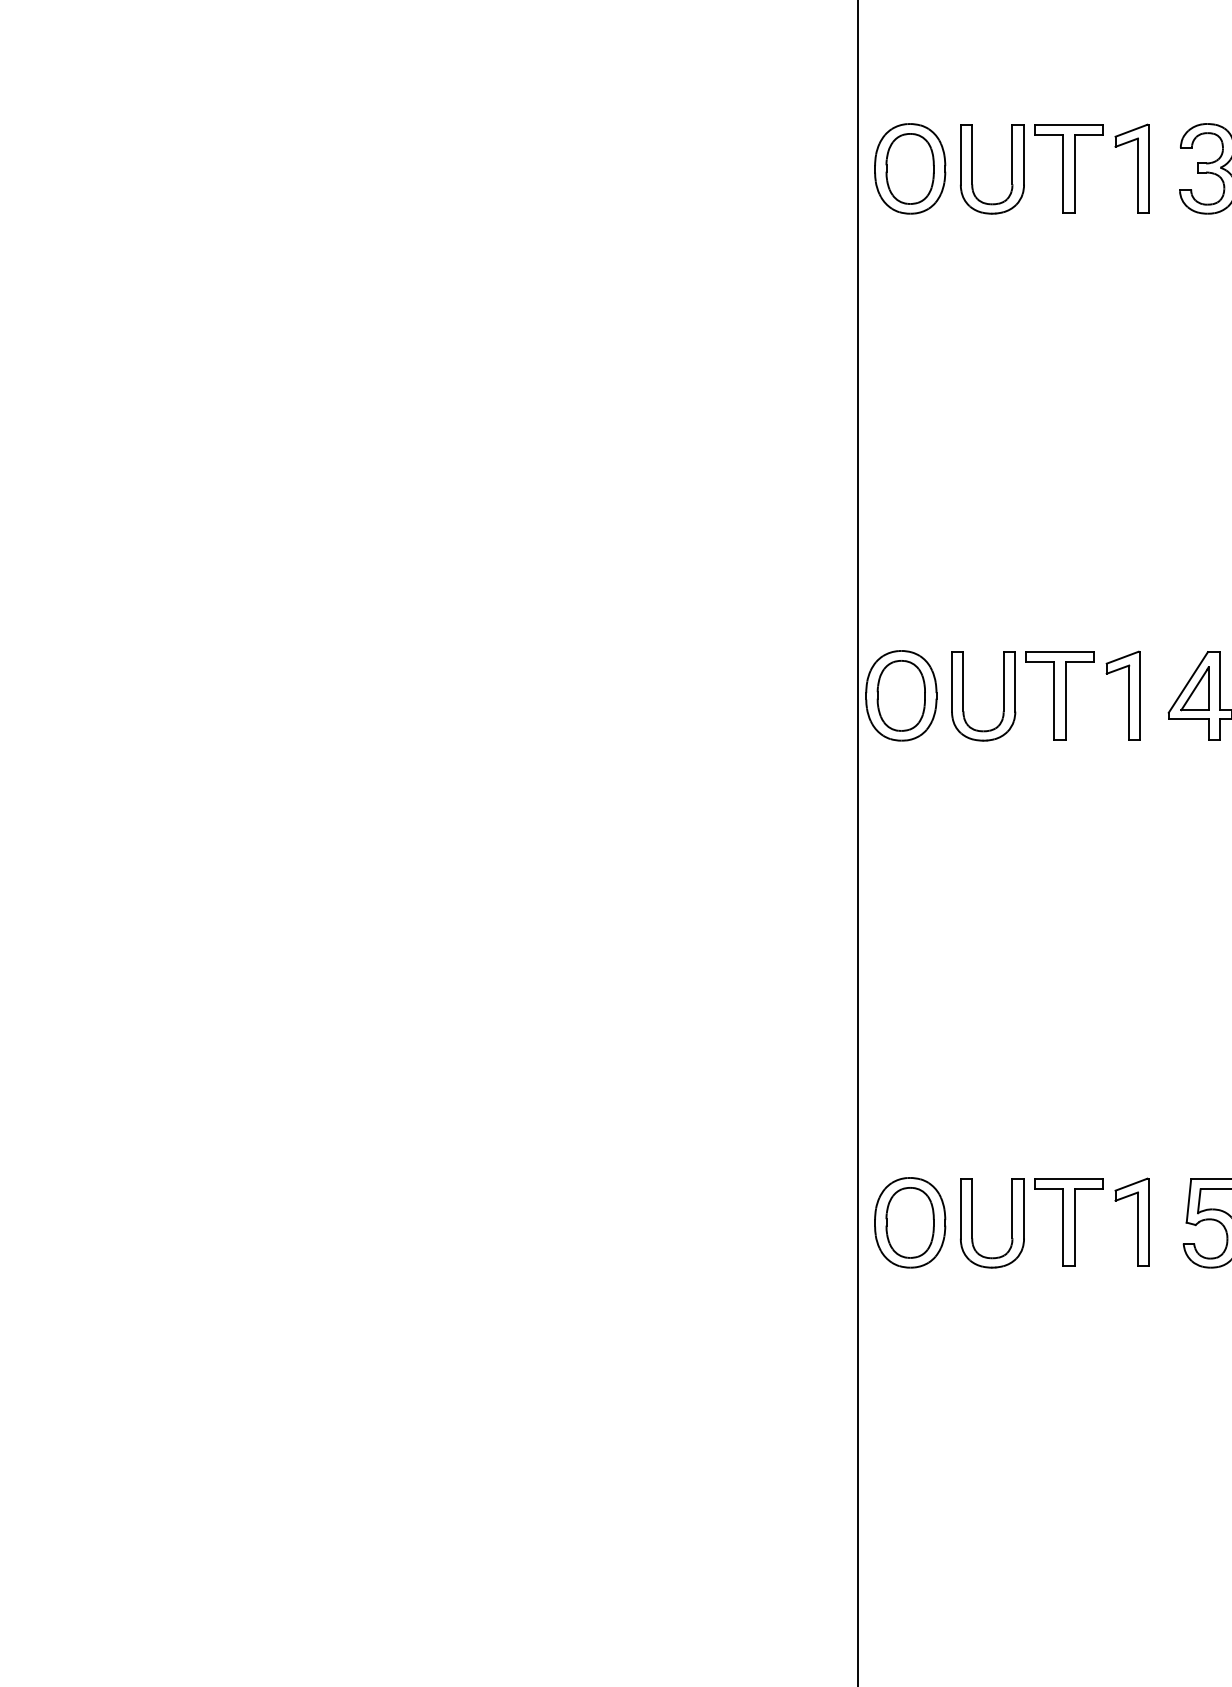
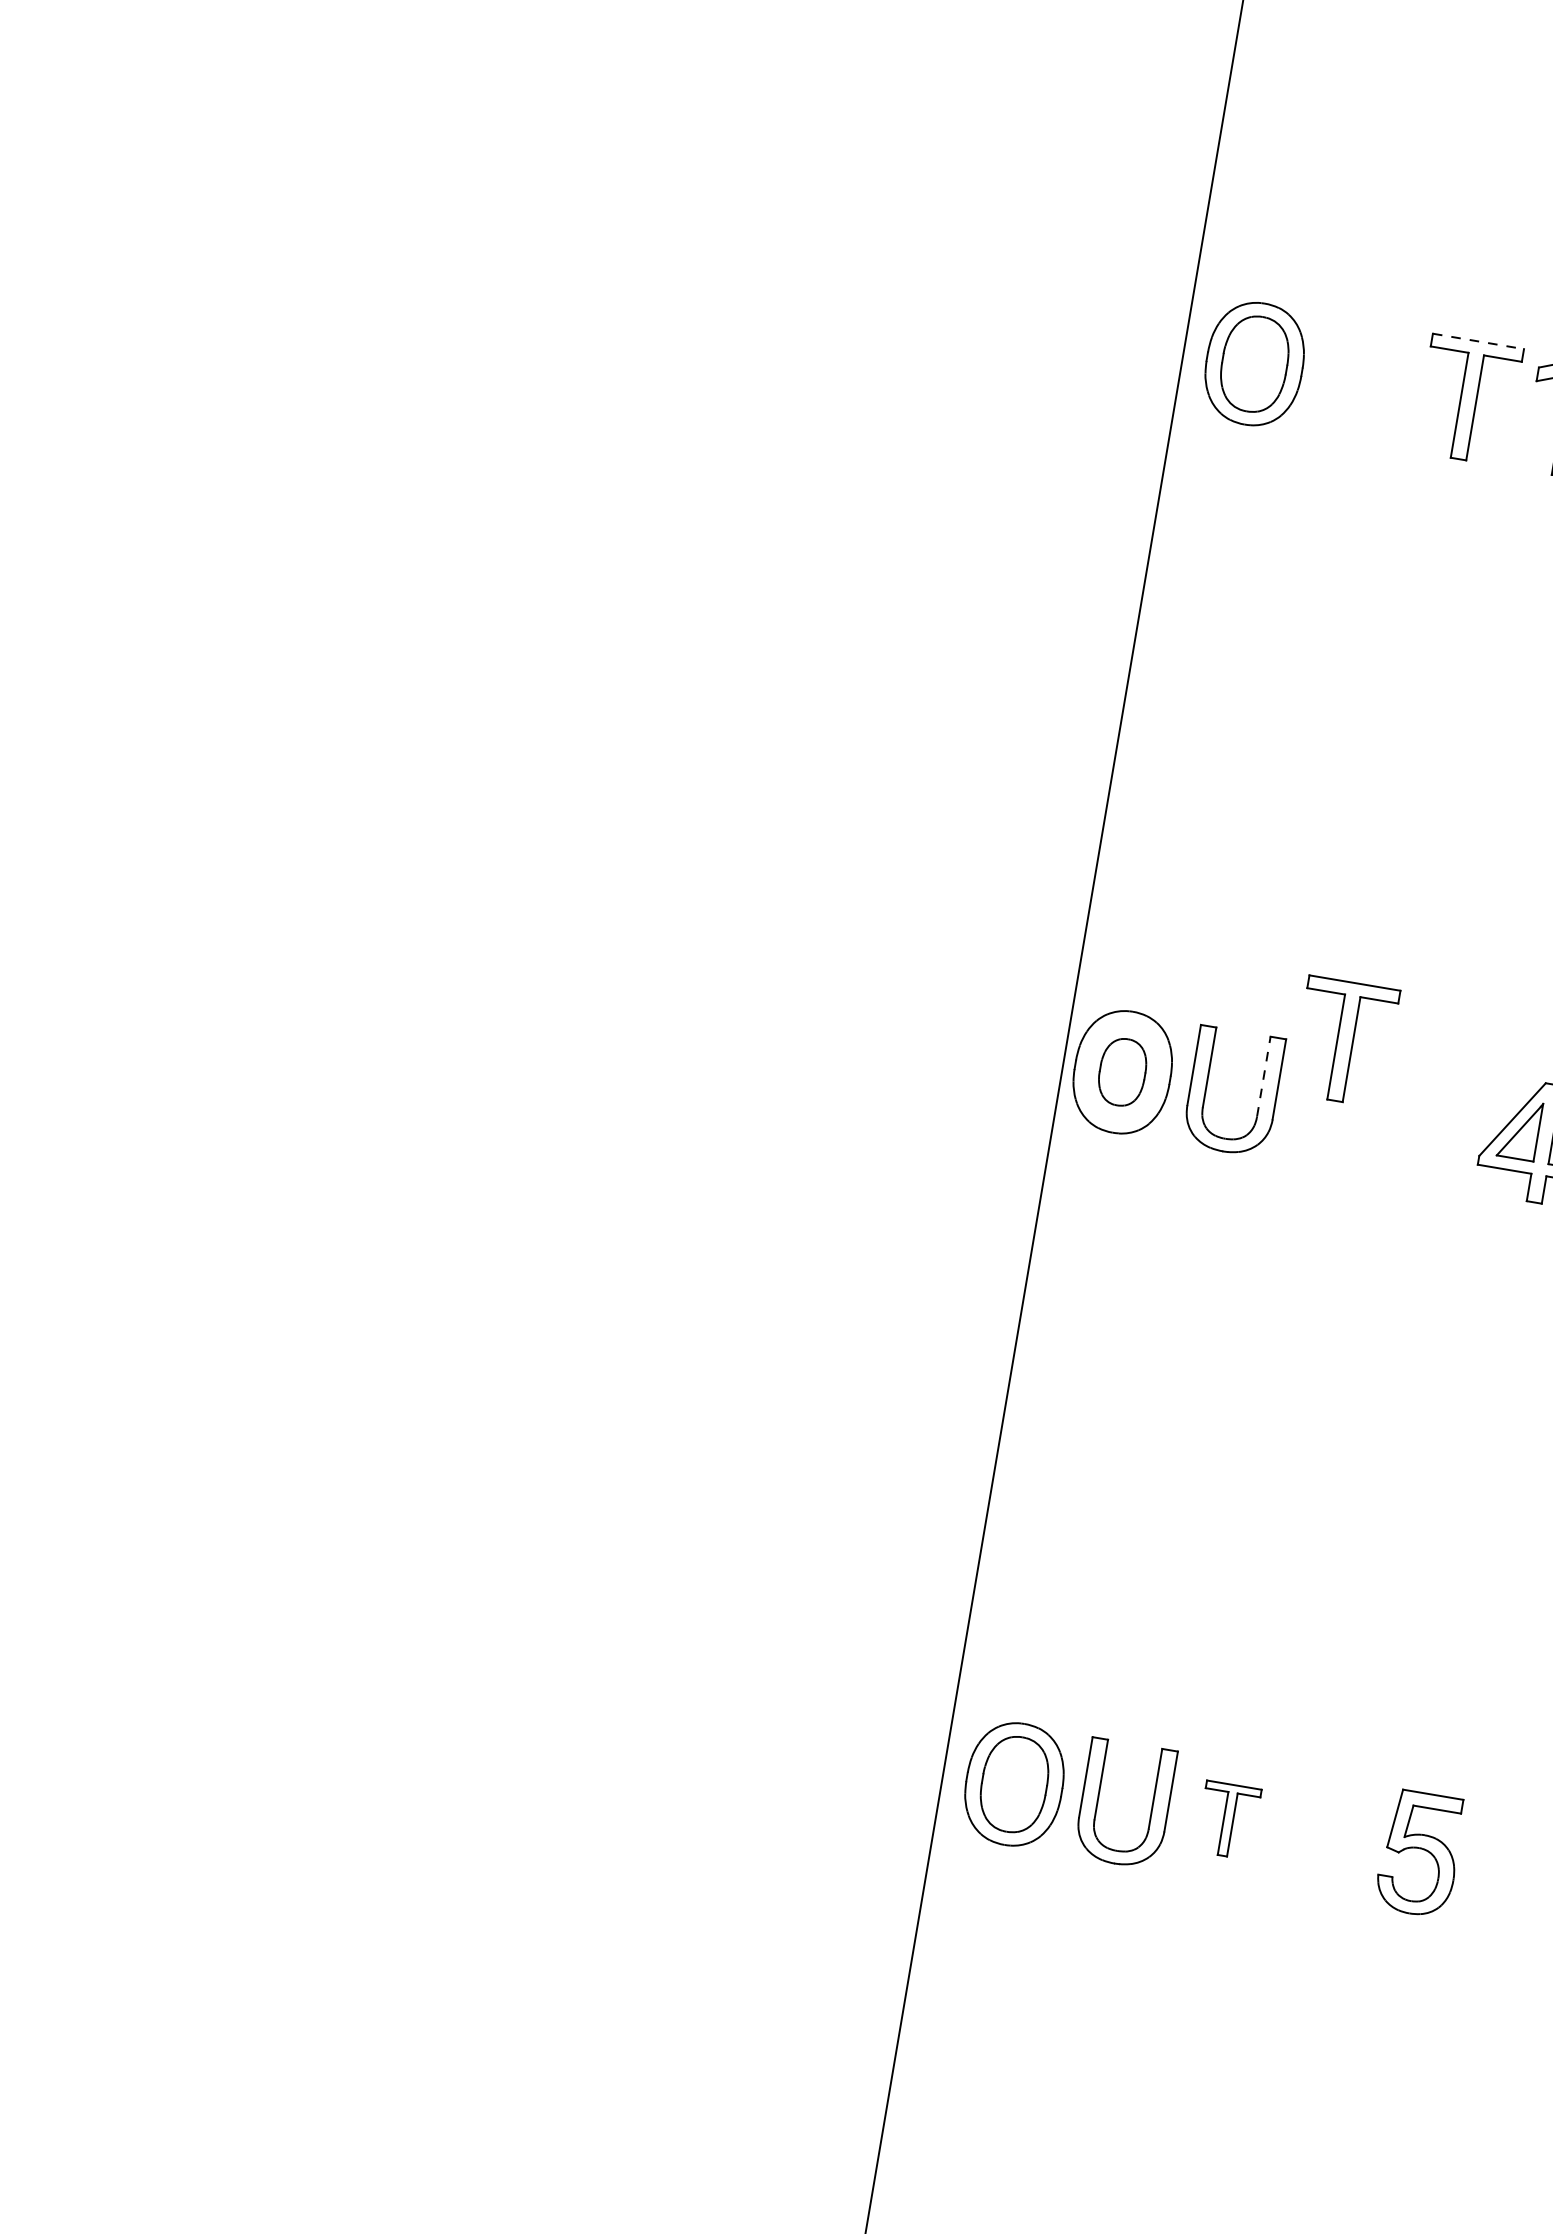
line: (1068, 125) -> (1477, 341), solid -> dashed
part: (1011, 169) -> (1391, 388), removed
line: (1003, 681) -> (1263, 1076), solid -> dashed
part: (900, 695) -> (1121, 1071), size x0.7
part: (1059, 695) -> (1344, 1041), moved
part: (1122, 695) -> (1420, 1122), removed
part: (1131, 1221) -> (1313, 1833), removed
part: (1068, 1222) -> (1227, 1820), size x0.6

